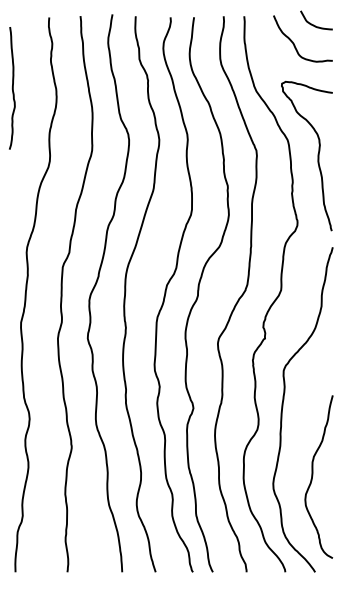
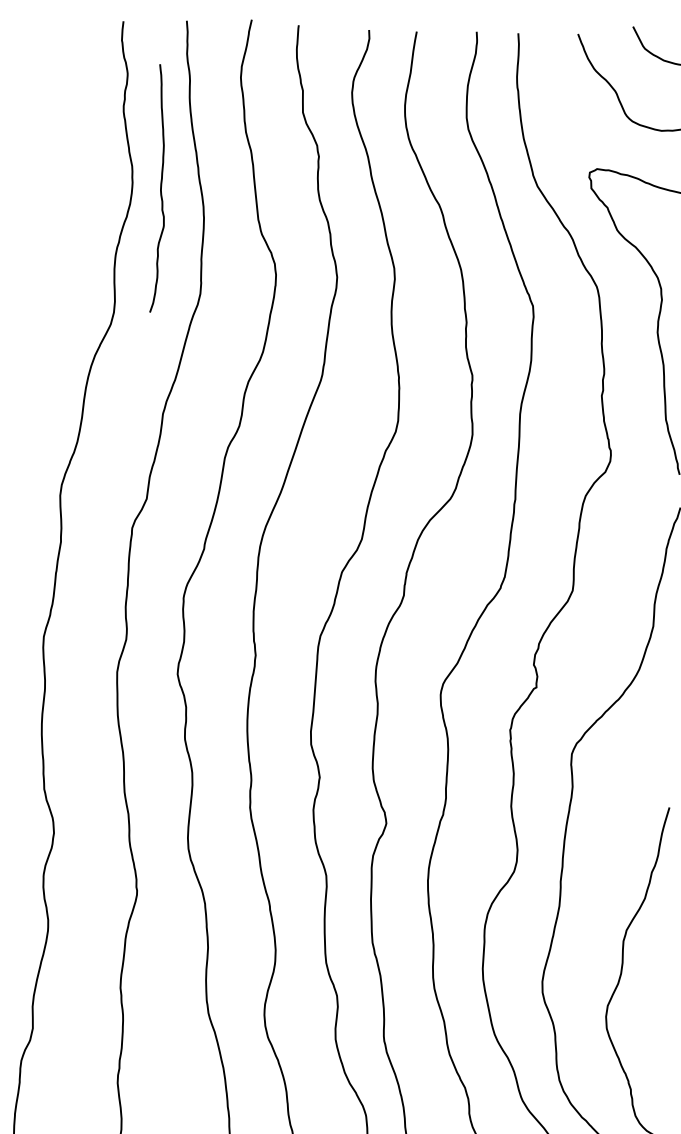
curve: (12, 88) -> (160, 188), moved

